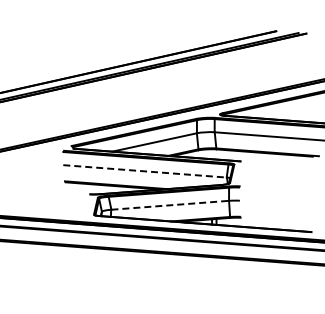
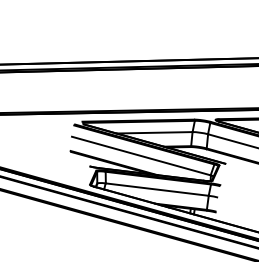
line: (145, 171) -> (141, 156), dashed -> solid
line: (170, 205) -> (157, 189), dashed -> solid

